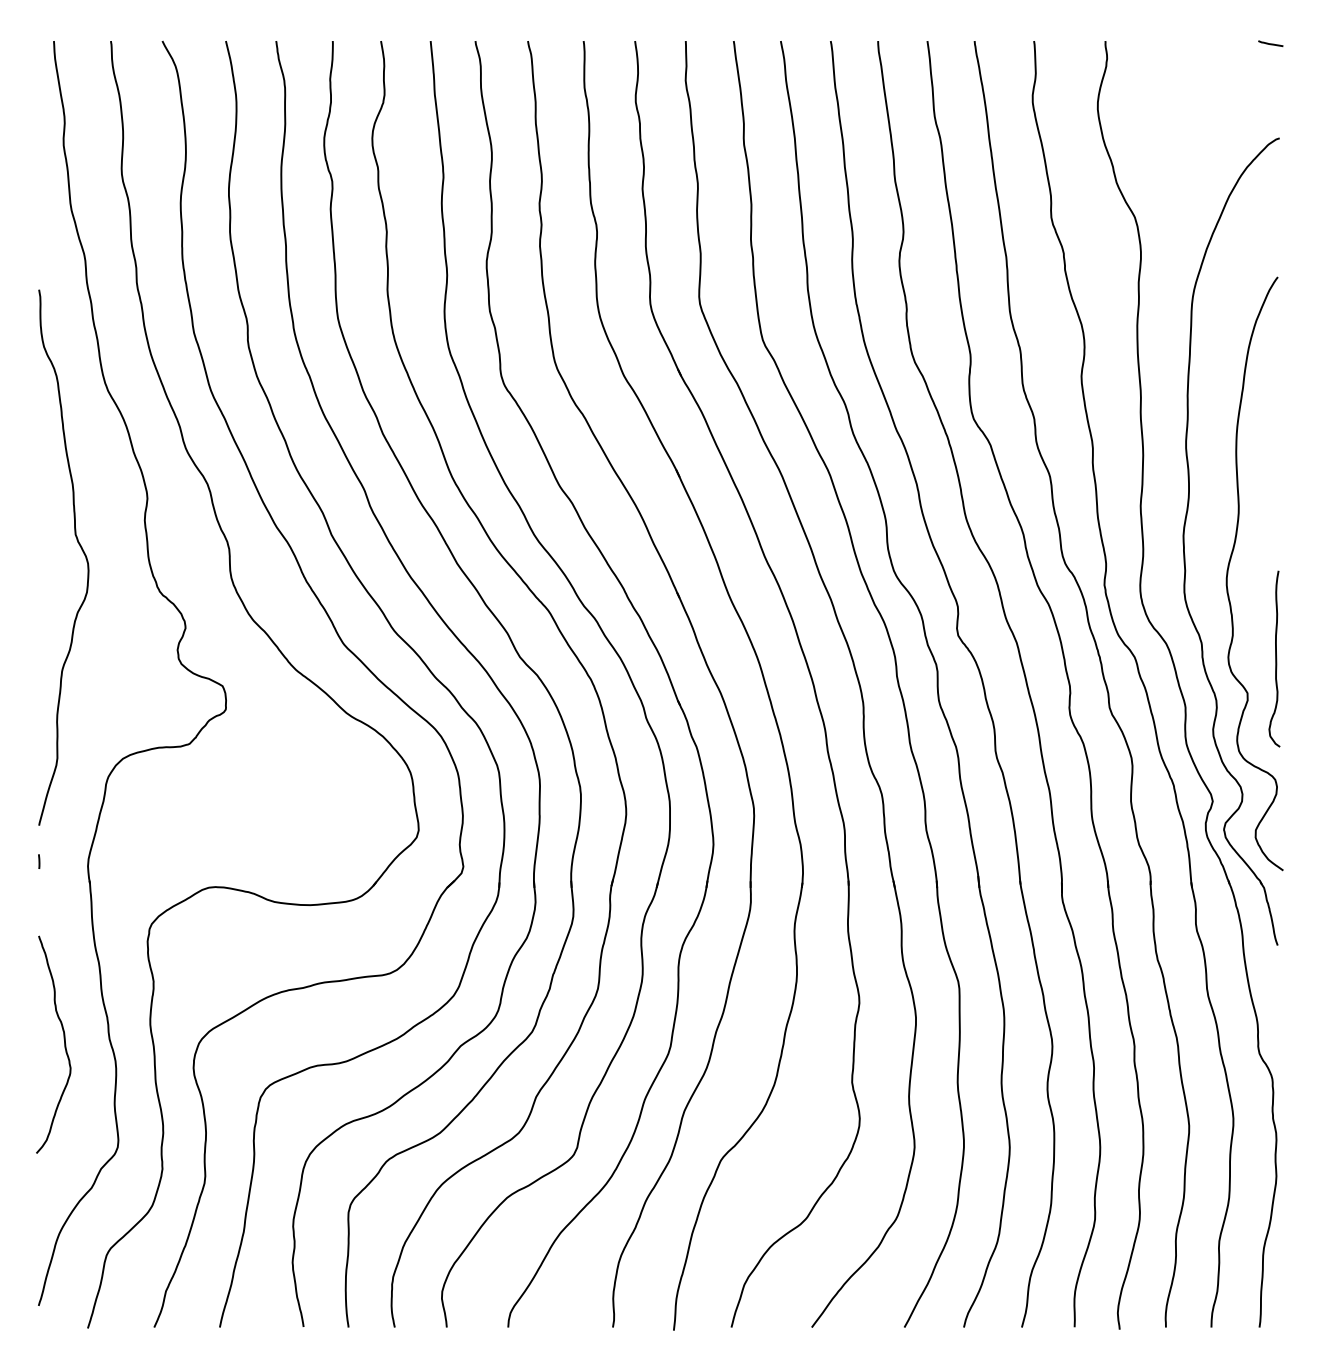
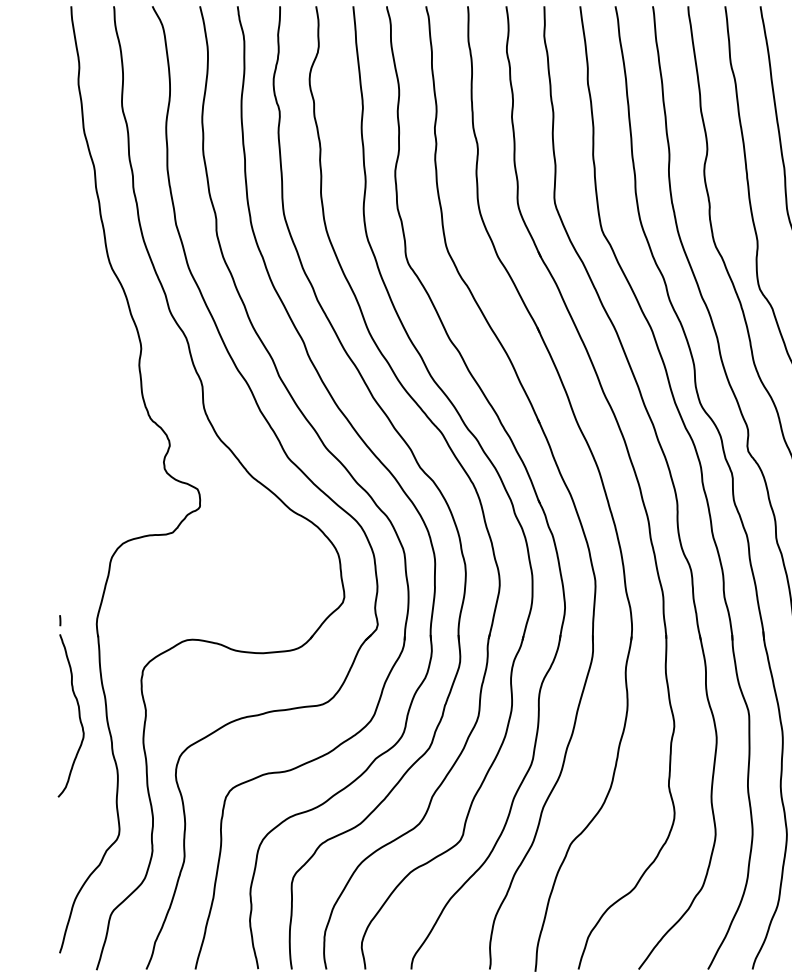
curve: (80, 548) -> (91, 386), removed
curve: (64, 1044) -> (79, 715), moved

